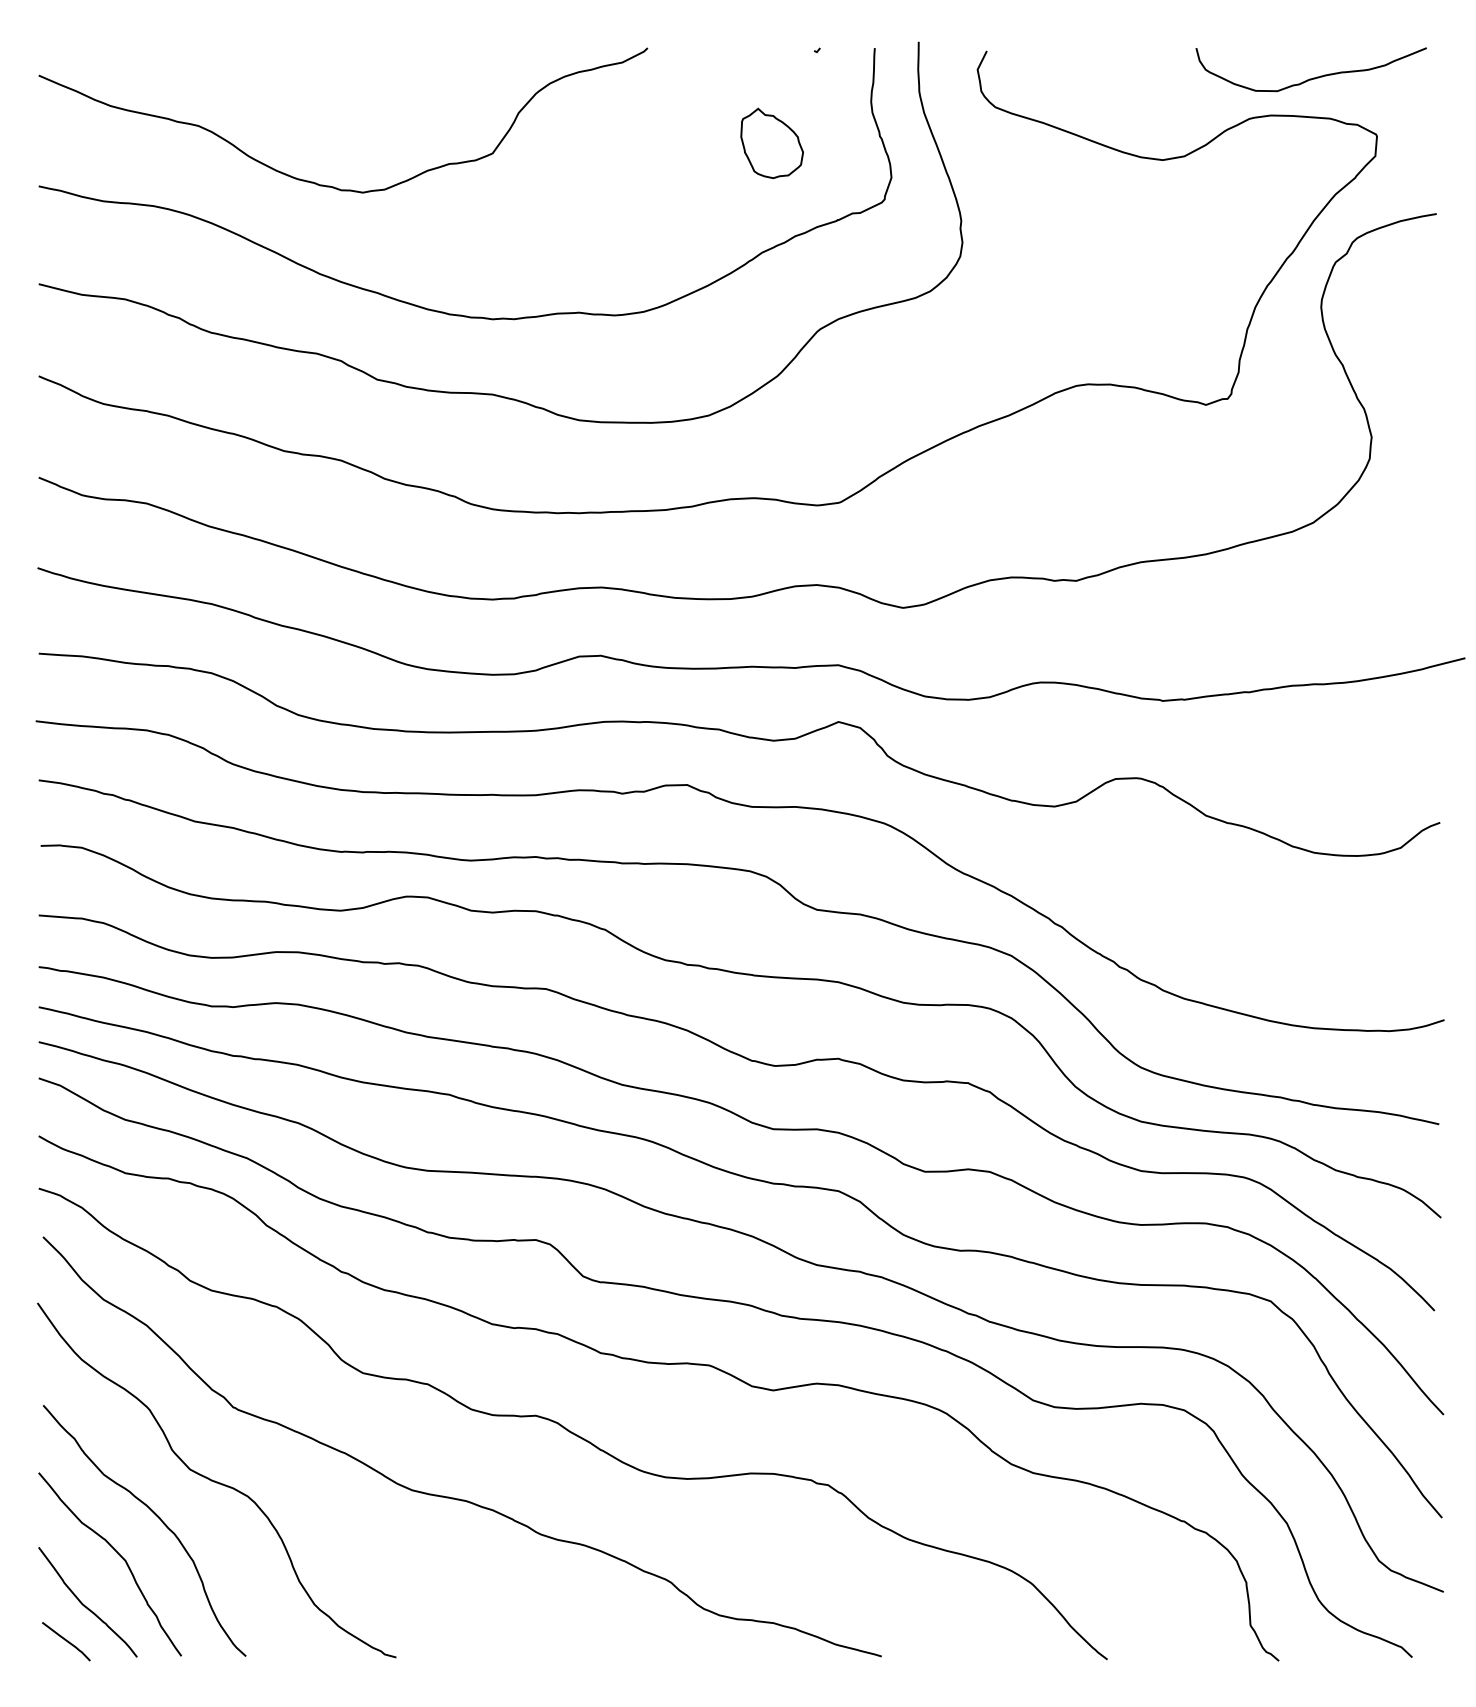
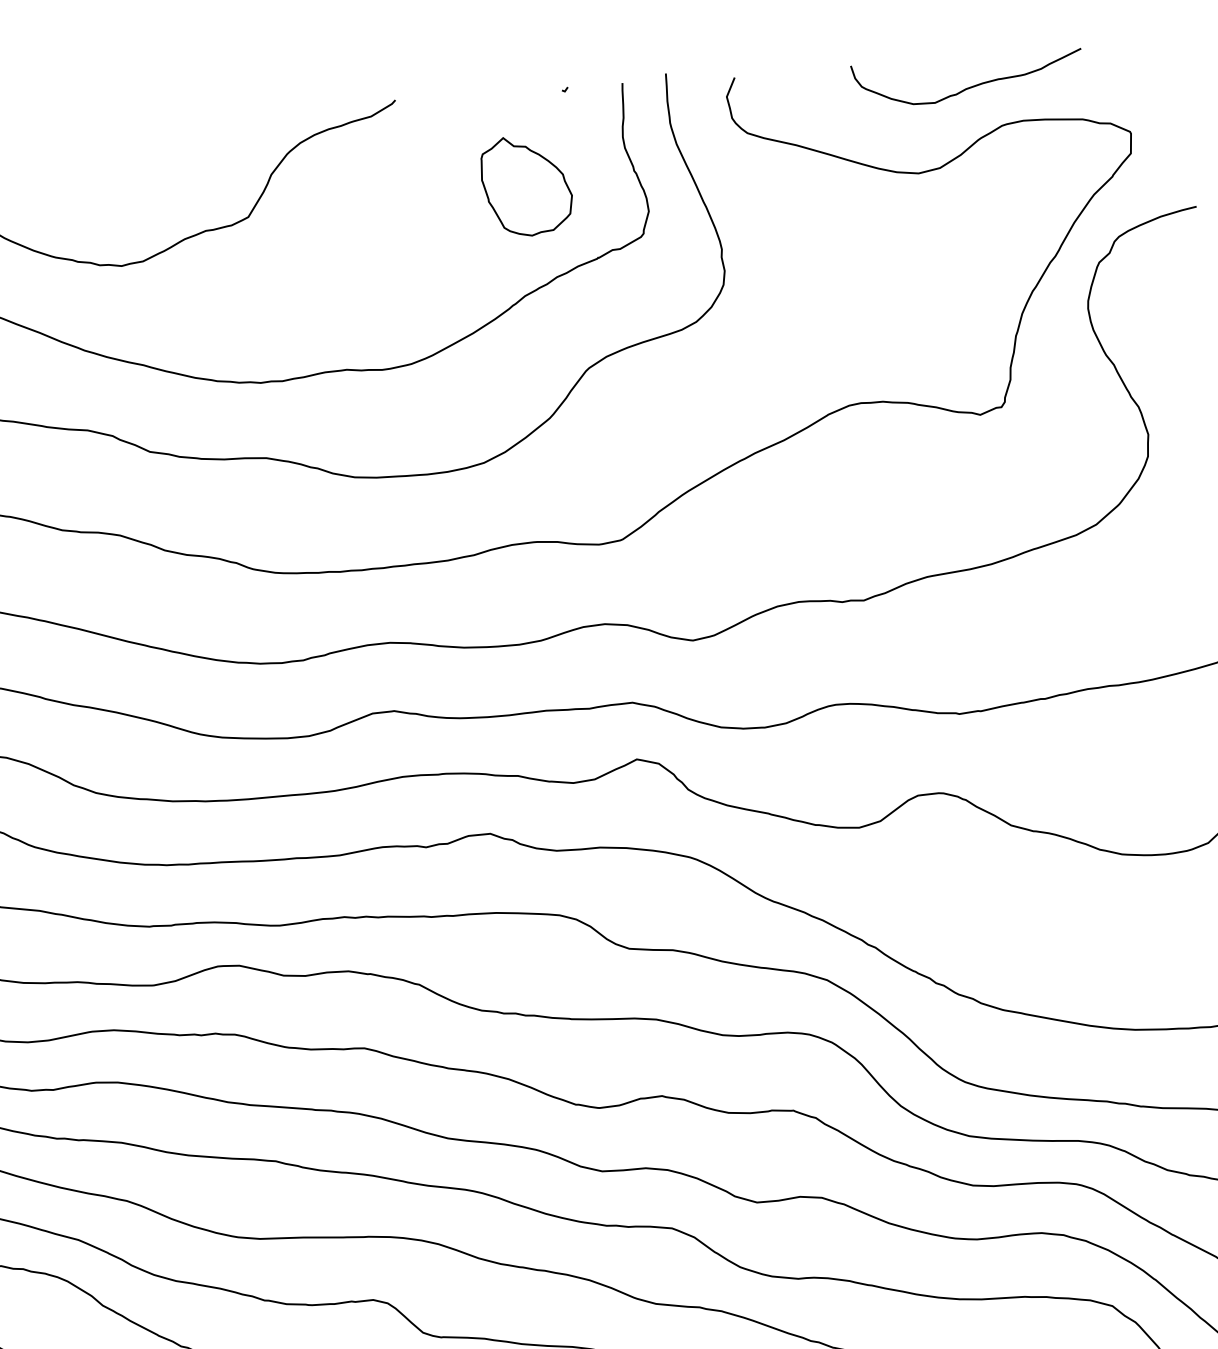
curve: (1313, 77) -> (970, 86), moved
part: (772, 143) -> (527, 186), size x1.43

